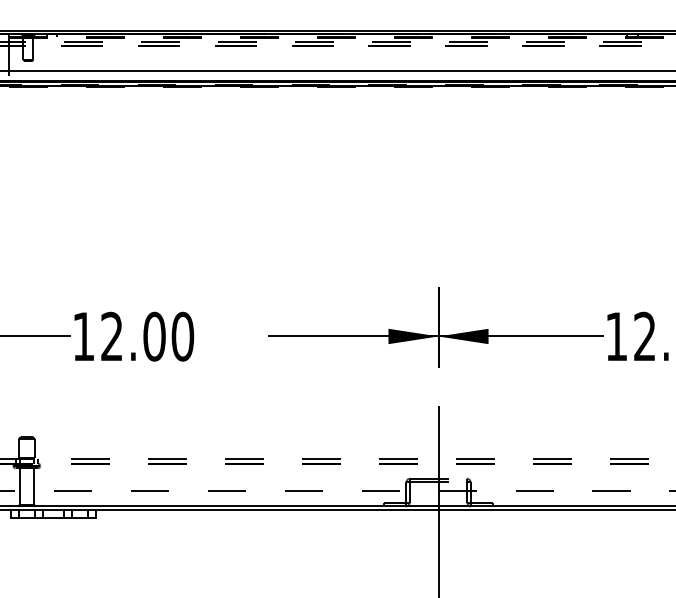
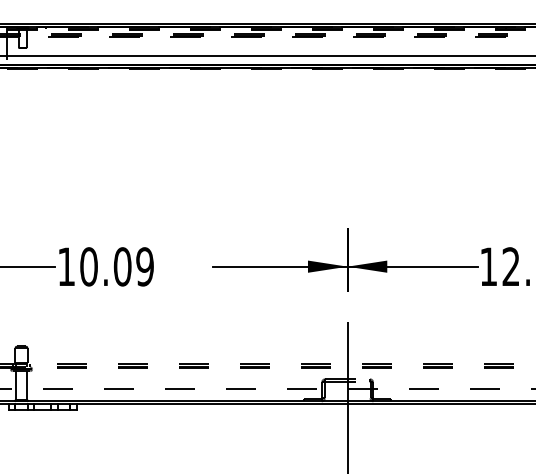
text: (147, 336) -> (117, 266), 12.00 -> 10.09

